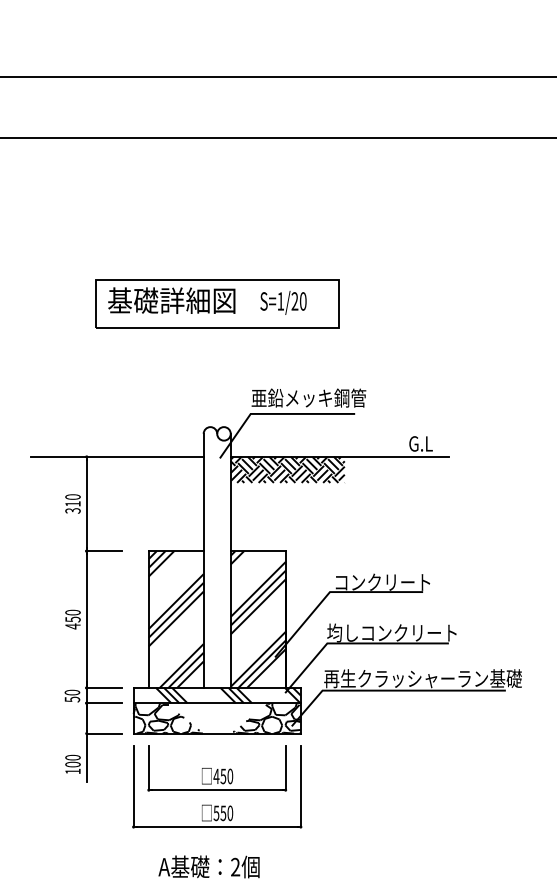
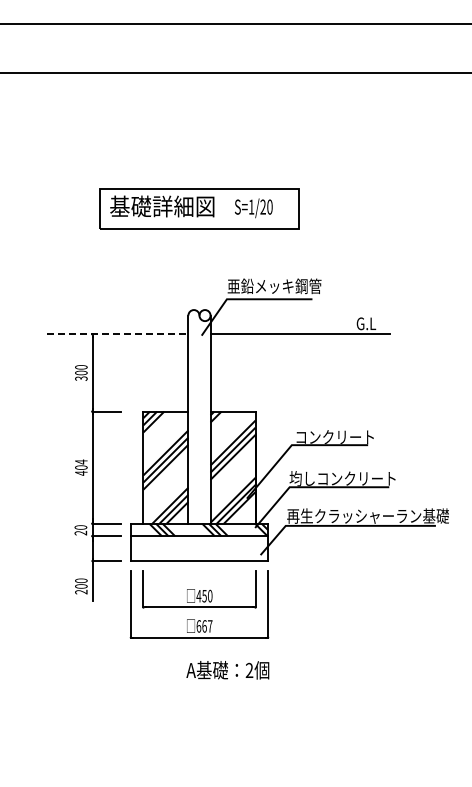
line: (117, 456) -> (117, 334), solid -> dashed
hatch: (286, 469) -> (256, 344), removed
text: (73, 503) -> (81, 372), 310 -> 300
text: (73, 615) -> (81, 464), 450 -> 404
text: (71, 698) -> (80, 532), 50 -> 20
hatch: (167, 718) -> (158, 548), removed
hatch: (266, 718) -> (239, 548), removed
text: (73, 770) -> (81, 591), 100 -> 200
text: (223, 813) -> (204, 626), 550 -> 667
text: (208, 867) -> (227, 670), moved

